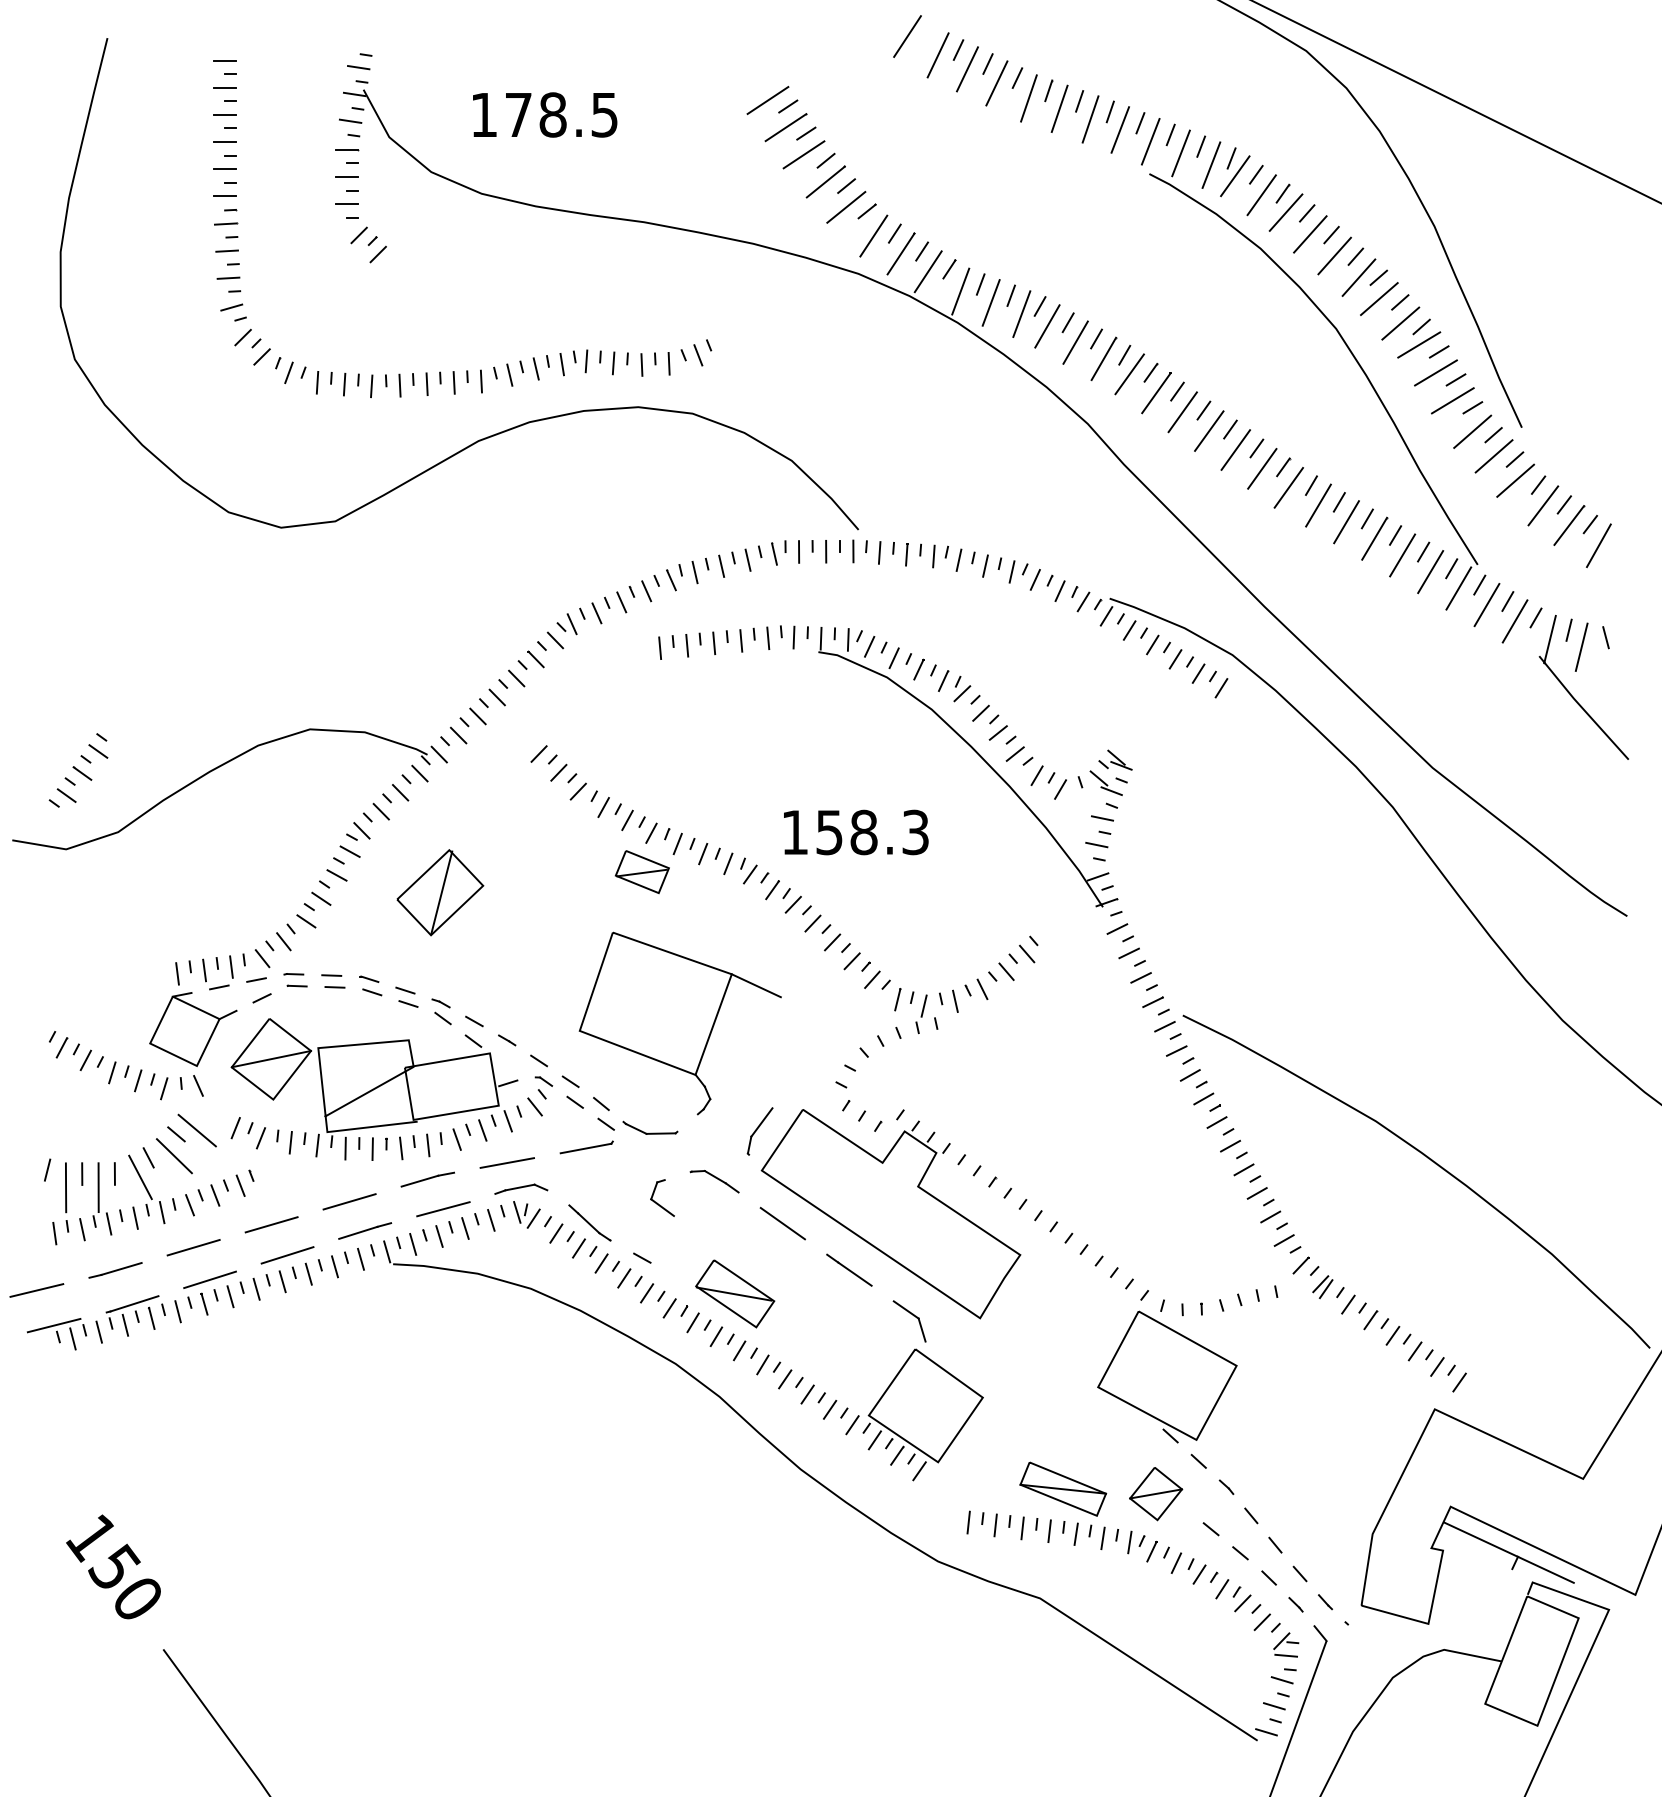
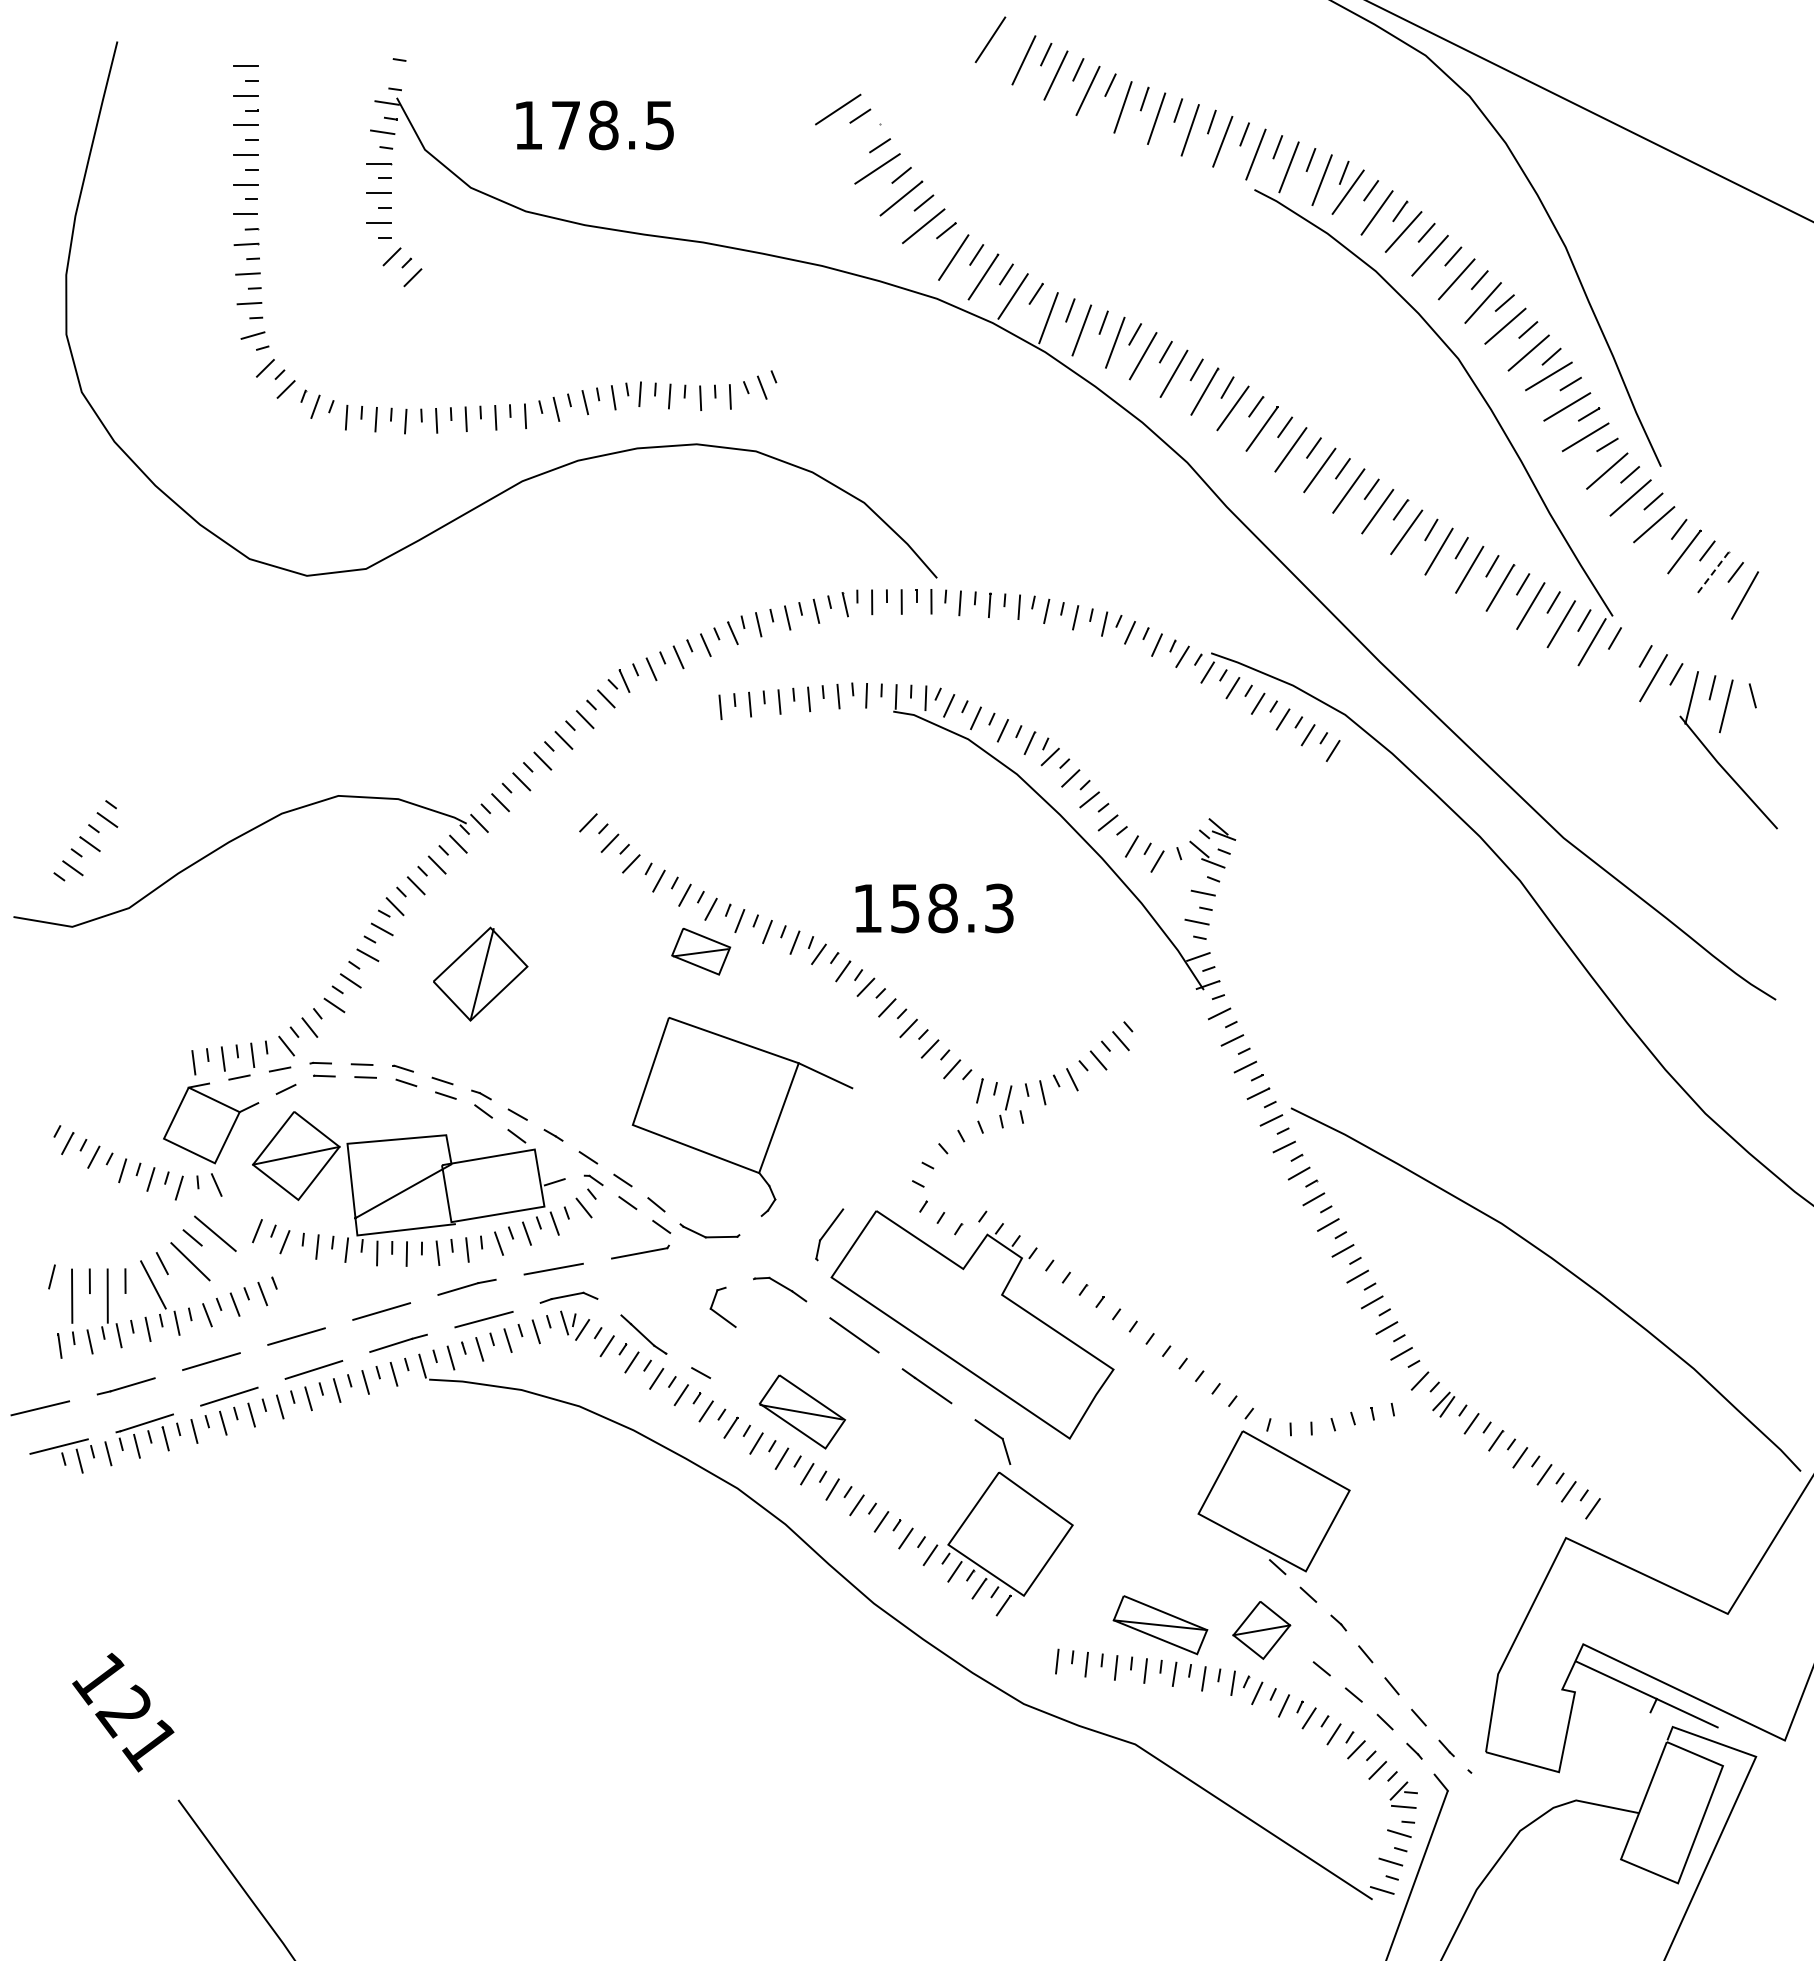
line: (358, 67) -> (391, 73), removed
line: (785, 126) -> (857, 138), removed
line: (1569, 525) -> (1712, 573), solid -> dashed
line: (1486, 605) -> (1622, 660), removed
text: (124, 1583) -> (135, 1728), 150 -> 121

